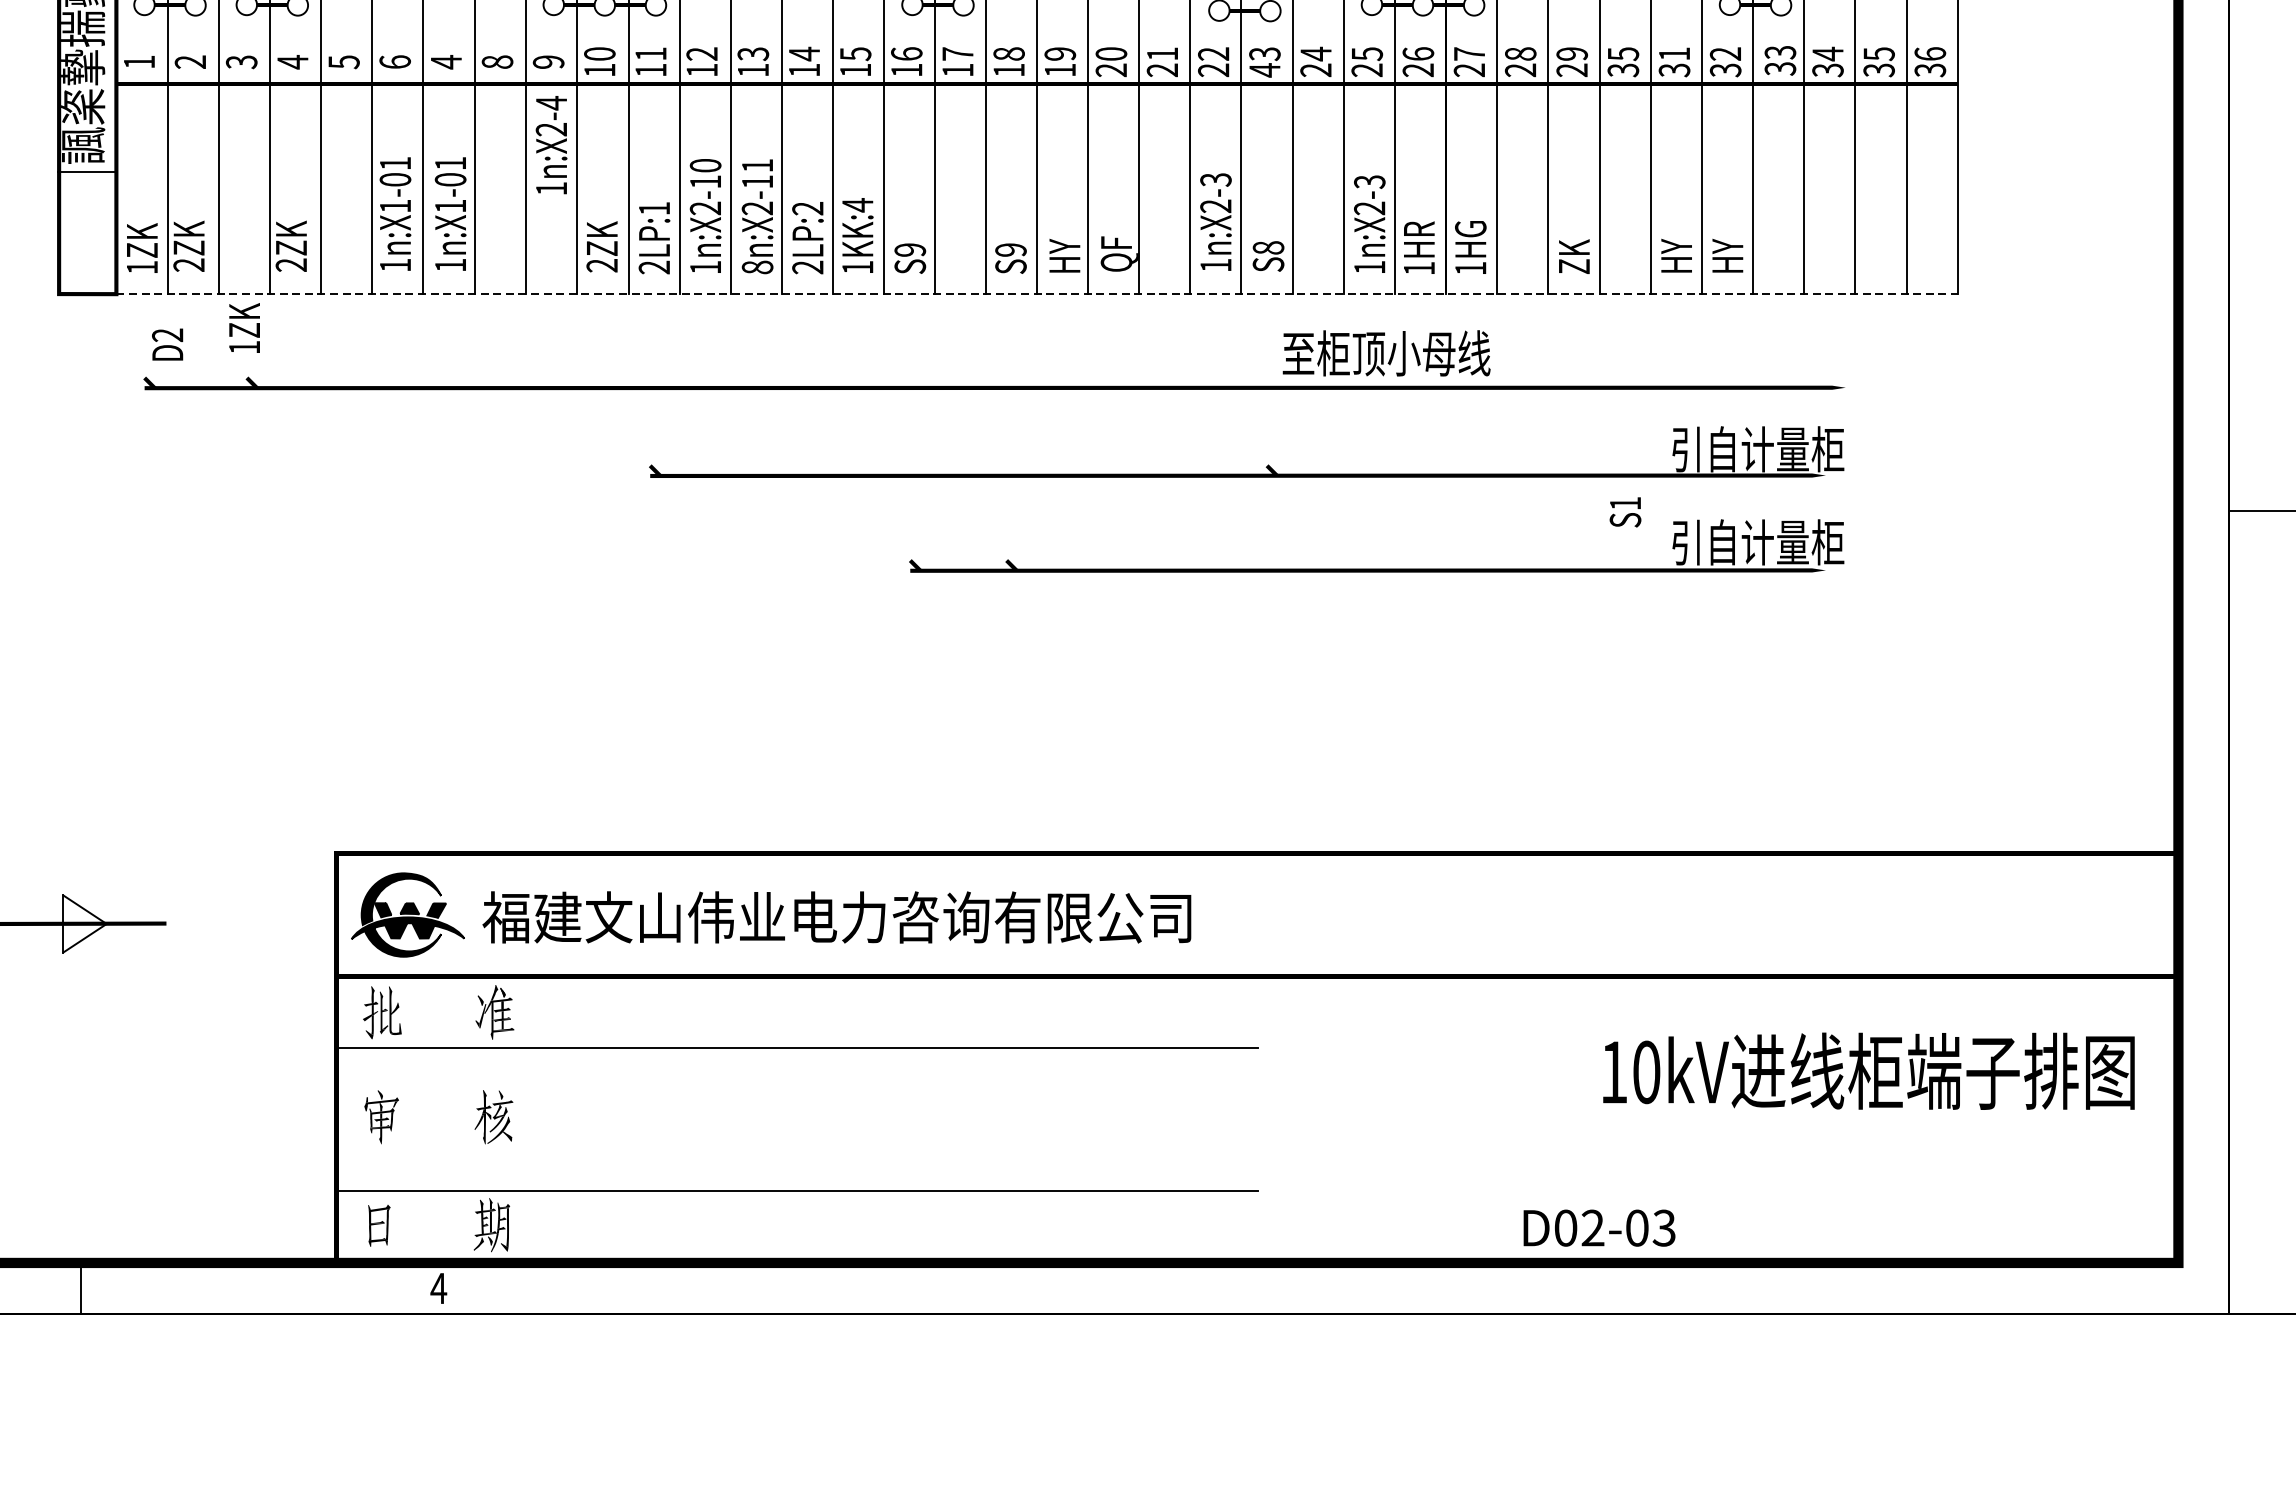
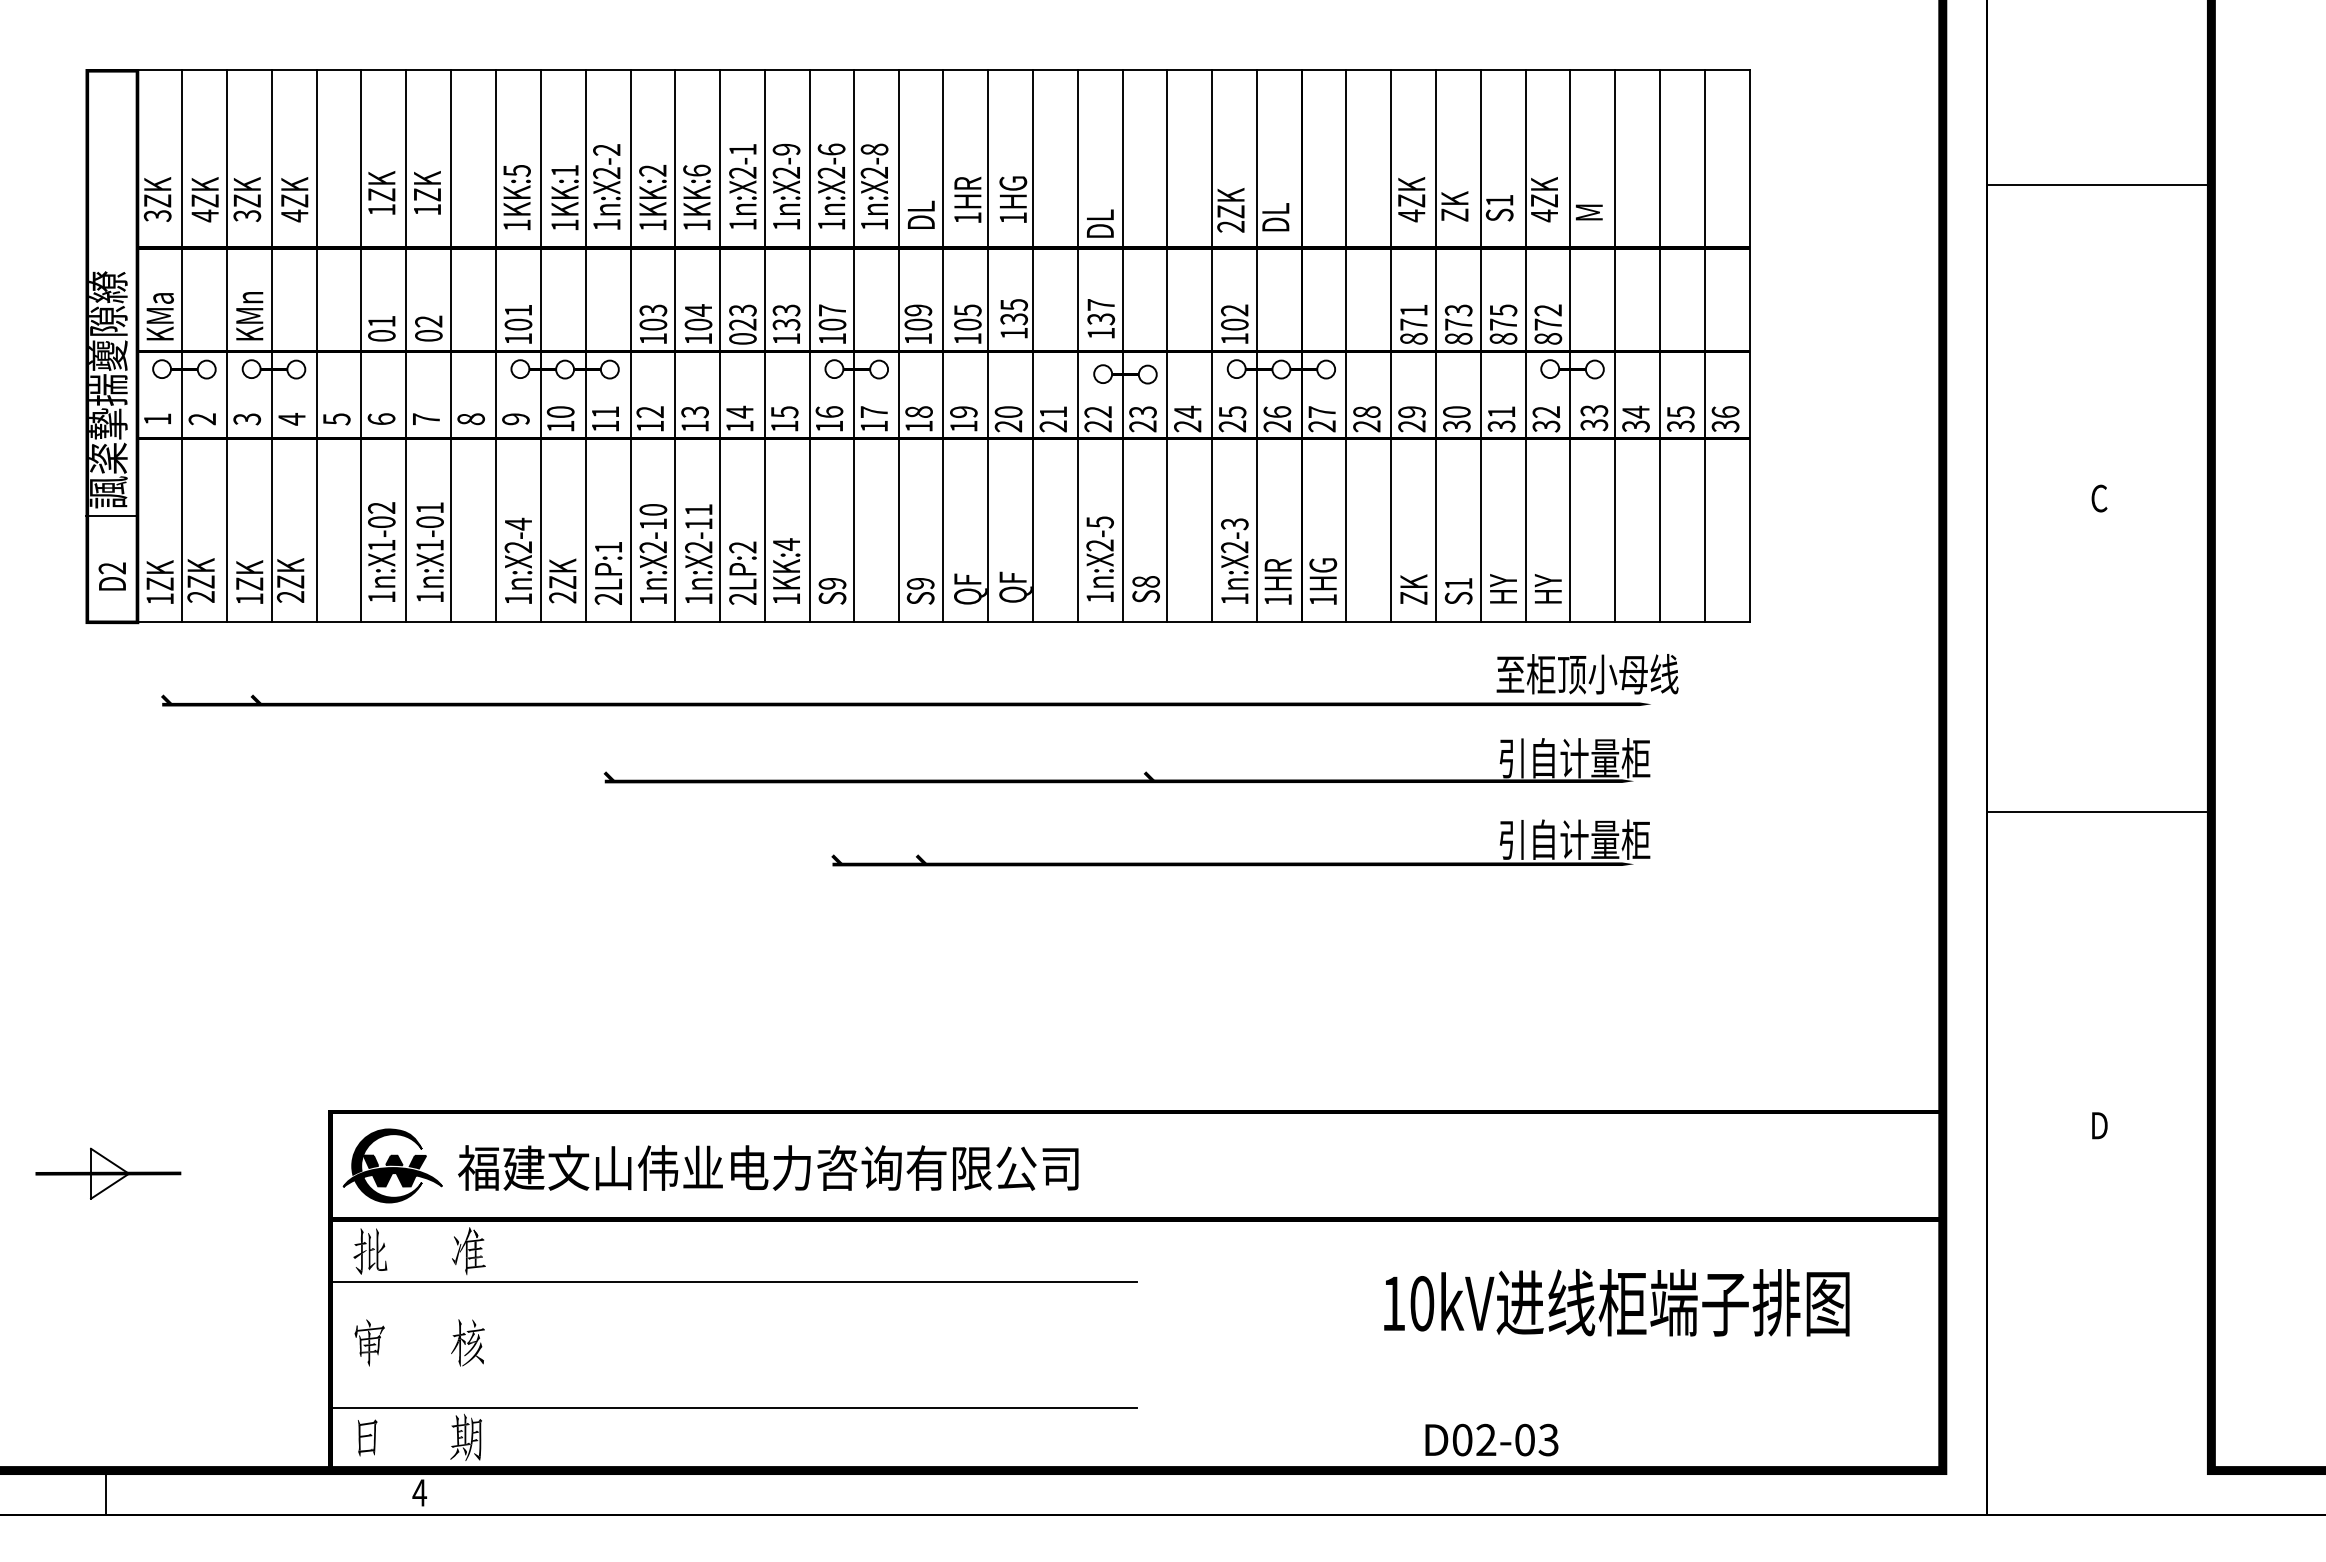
text: (1622, 54) -> (1456, 412), 35 -> 30
text: (446, 62) -> (426, 419), 4 -> 7
text: (1264, 70) -> (1142, 426), 43 -> 23
text: (551, 144) -> (518, 560), moved
text: (395, 162) -> (381, 507), 1n:X1-01 -> 1n:X1-02
text: (1215, 178) -> (1099, 521), 1n:X2-3 -> 1n:X2-5
text: (1067, 255) -> (970, 588), HY -> QF
text: (757, 266) -> (698, 598), 8n:X2-11 -> 1n:X2-11
line: (1038, 294) -> (944, 622), dashed -> solid
text: (244, 327) -> (249, 581), moved
text: (166, 344) -> (111, 576), moved
text: (1386, 353) -> (1587, 674), moved
text: (1625, 512) -> (1458, 591), moved
text: (1868, 1071) -> (1616, 1302), moved
text: (1598, 1227) -> (1491, 1439), moved

